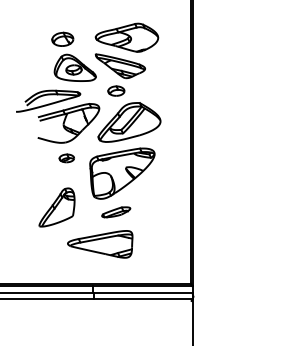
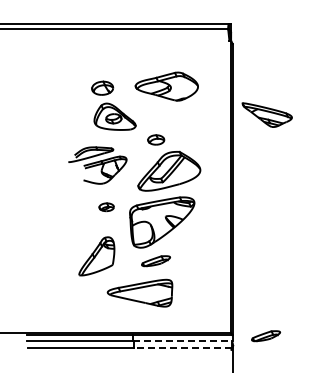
part: (119, 65) -> (266, 114), moved
part: (57, 116) -> (97, 165), size x0.7
part: (225, 287) -> (265, 336), added
line: (143, 292) -> (183, 341), solid -> dashed
line: (142, 298) -> (182, 347), solid -> dashed

